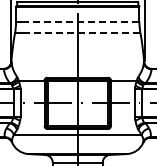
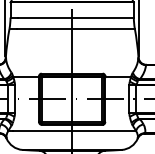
line: (81, 21) -> (75, 17), dashed -> solid
line: (81, 32) -> (75, 28), dashed -> solid

